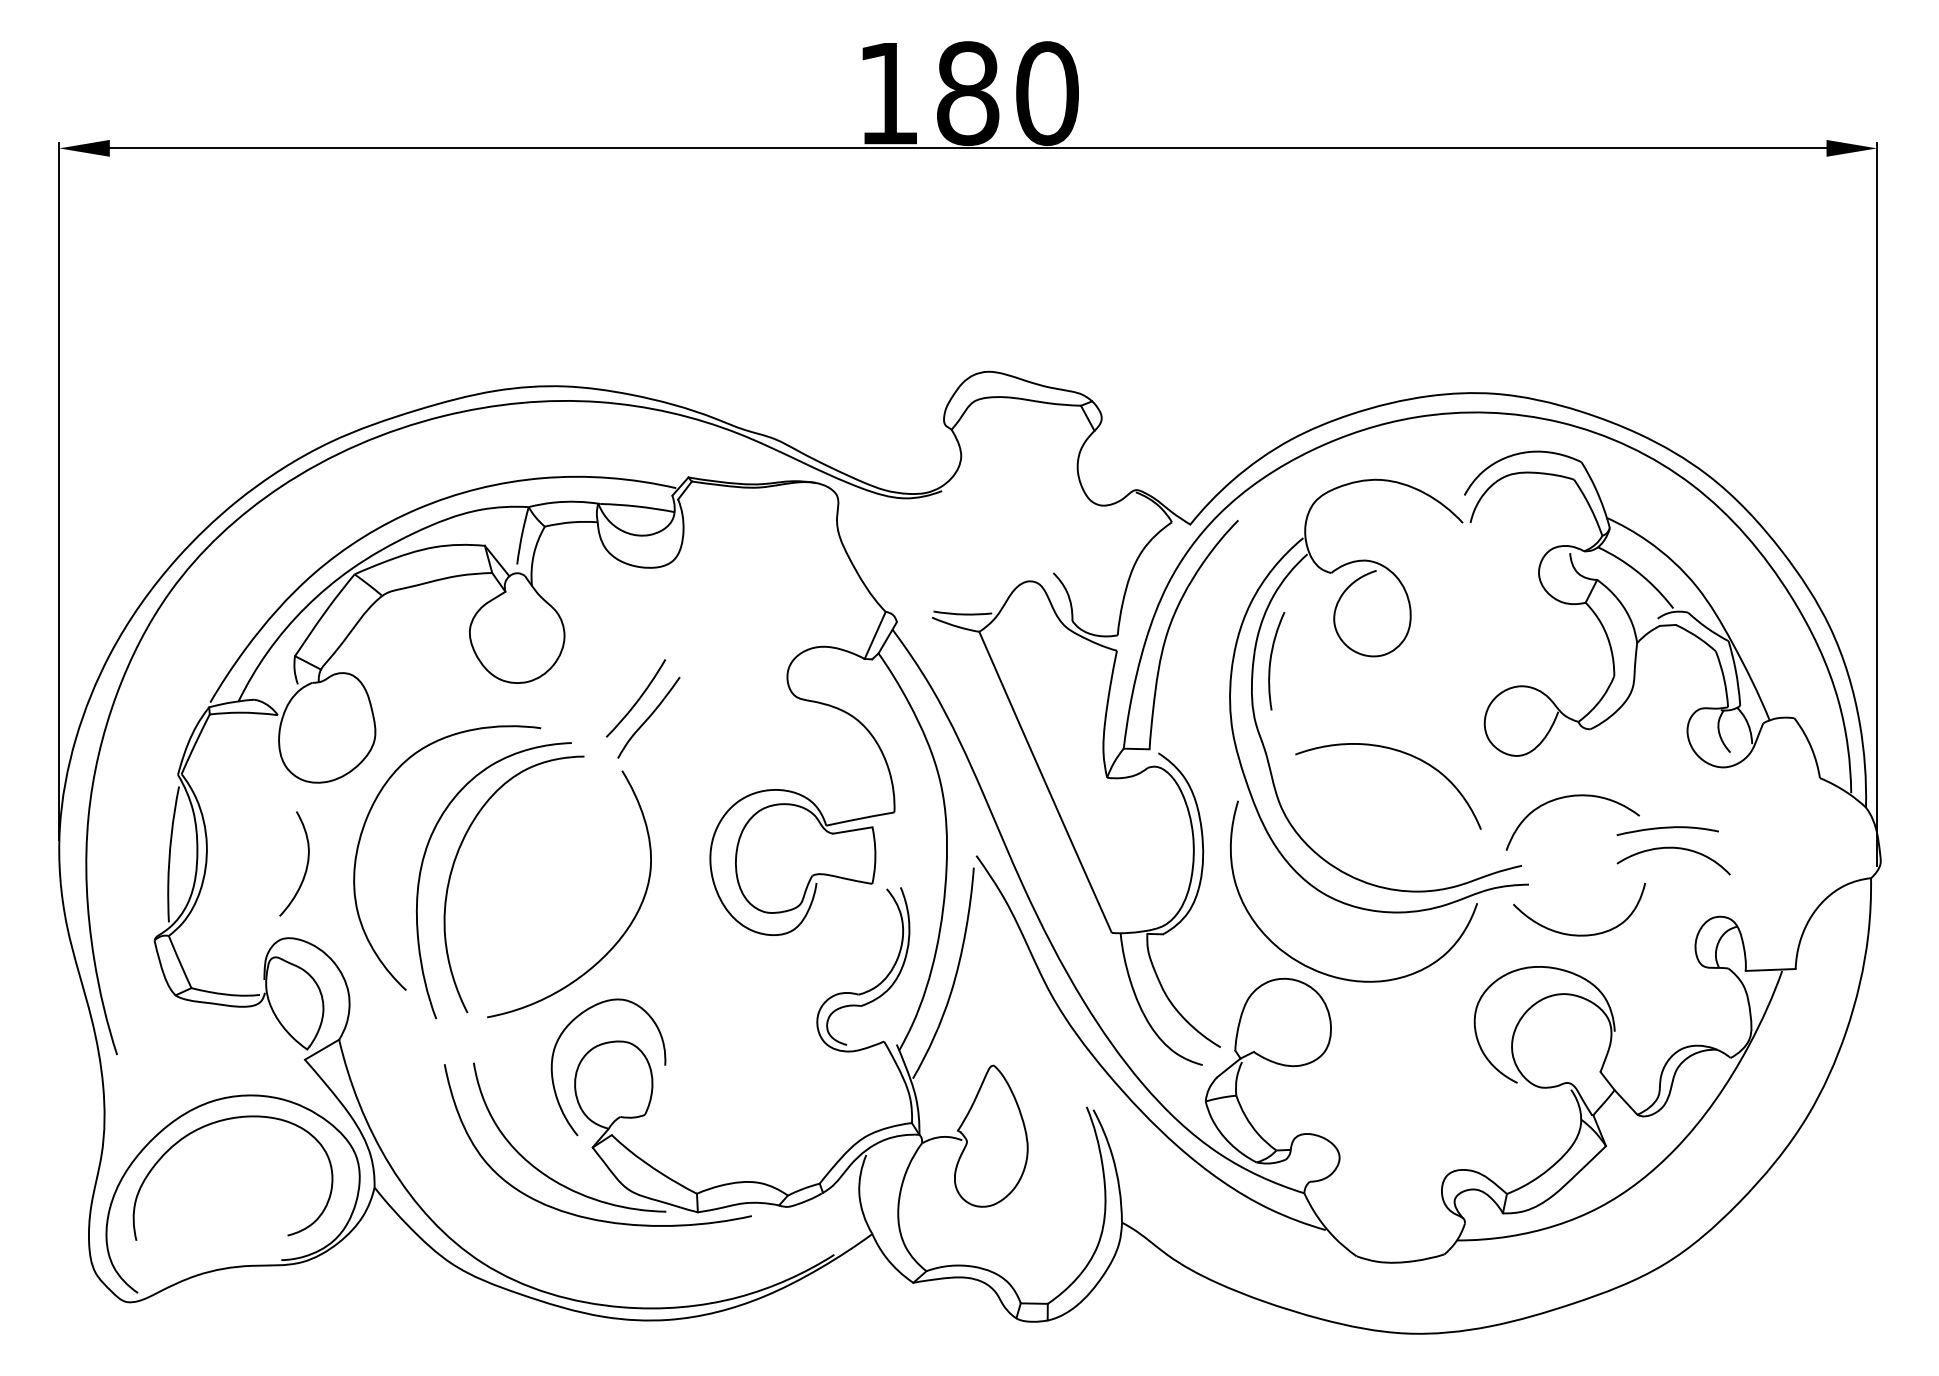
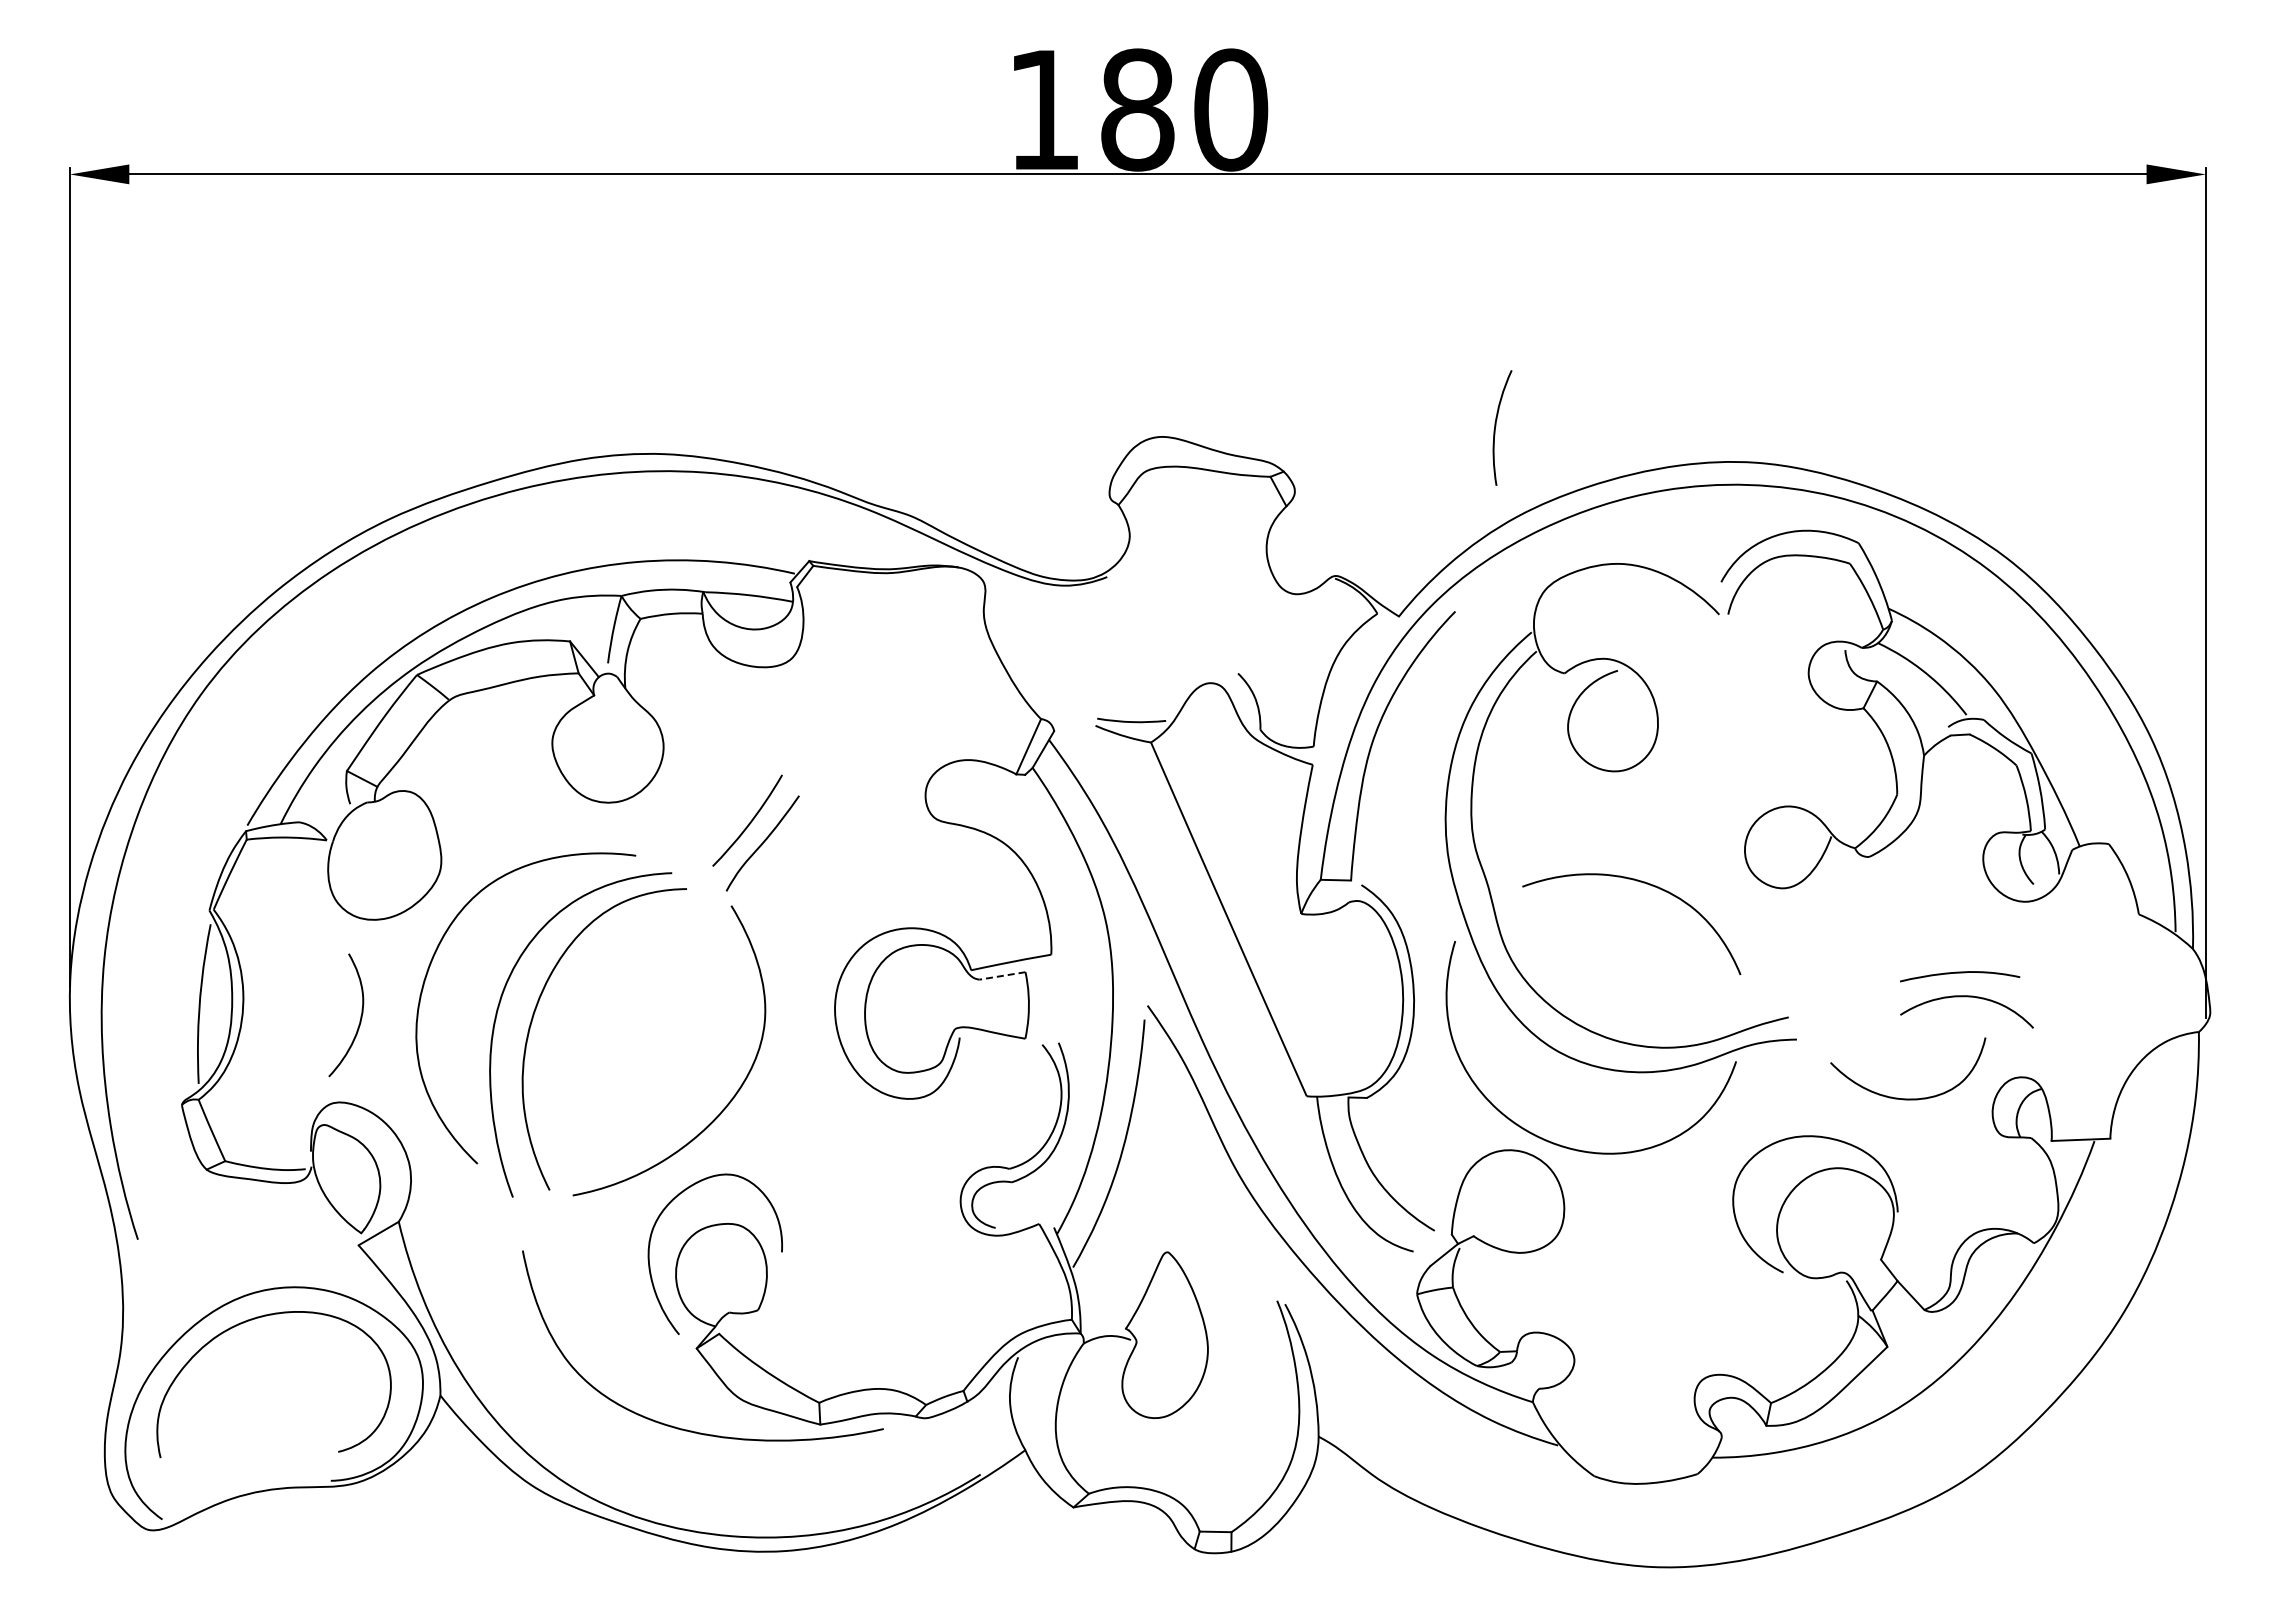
curve: (1271, 659) -> (1496, 426), moved
curve: (1566, 797) -> (1841, 937), removed
line: (852, 830) -> (1002, 976), solid -> dashed
curve: (1579, 934) -> (1908, 1098), moved
curve: (543, 1172) -> (638, 1377), removed

